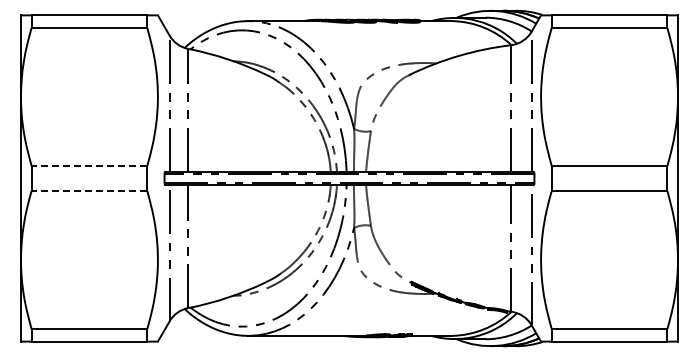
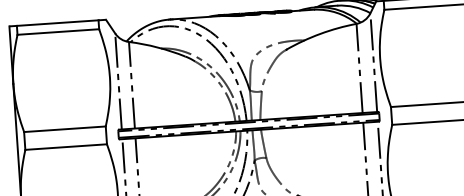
line: (89, 165) -> (64, 129), dashed -> solid
line: (89, 191) -> (66, 147), dashed -> solid

